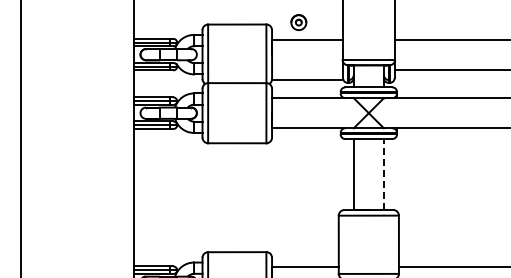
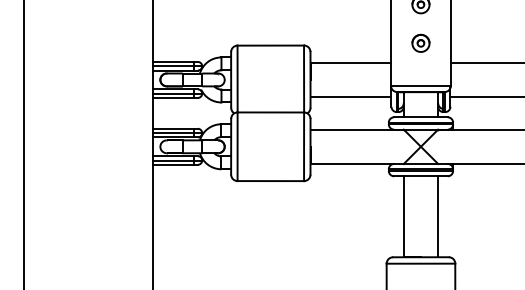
part: (298, 22) -> (420, 43), moved
line: (307, 79) -> (350, 96), moved
line: (383, 174) -> (437, 216), dashed -> solid

